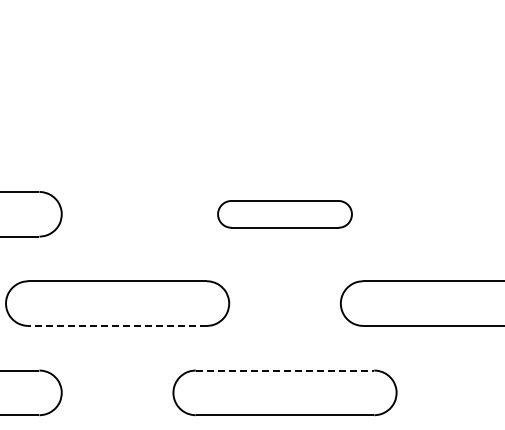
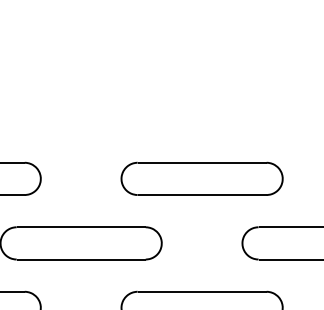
part: (284, 214) -> (201, 179), size x1.67
line: (117, 325) -> (81, 259), dashed -> solid
line: (285, 370) -> (202, 291), dashed -> solid

